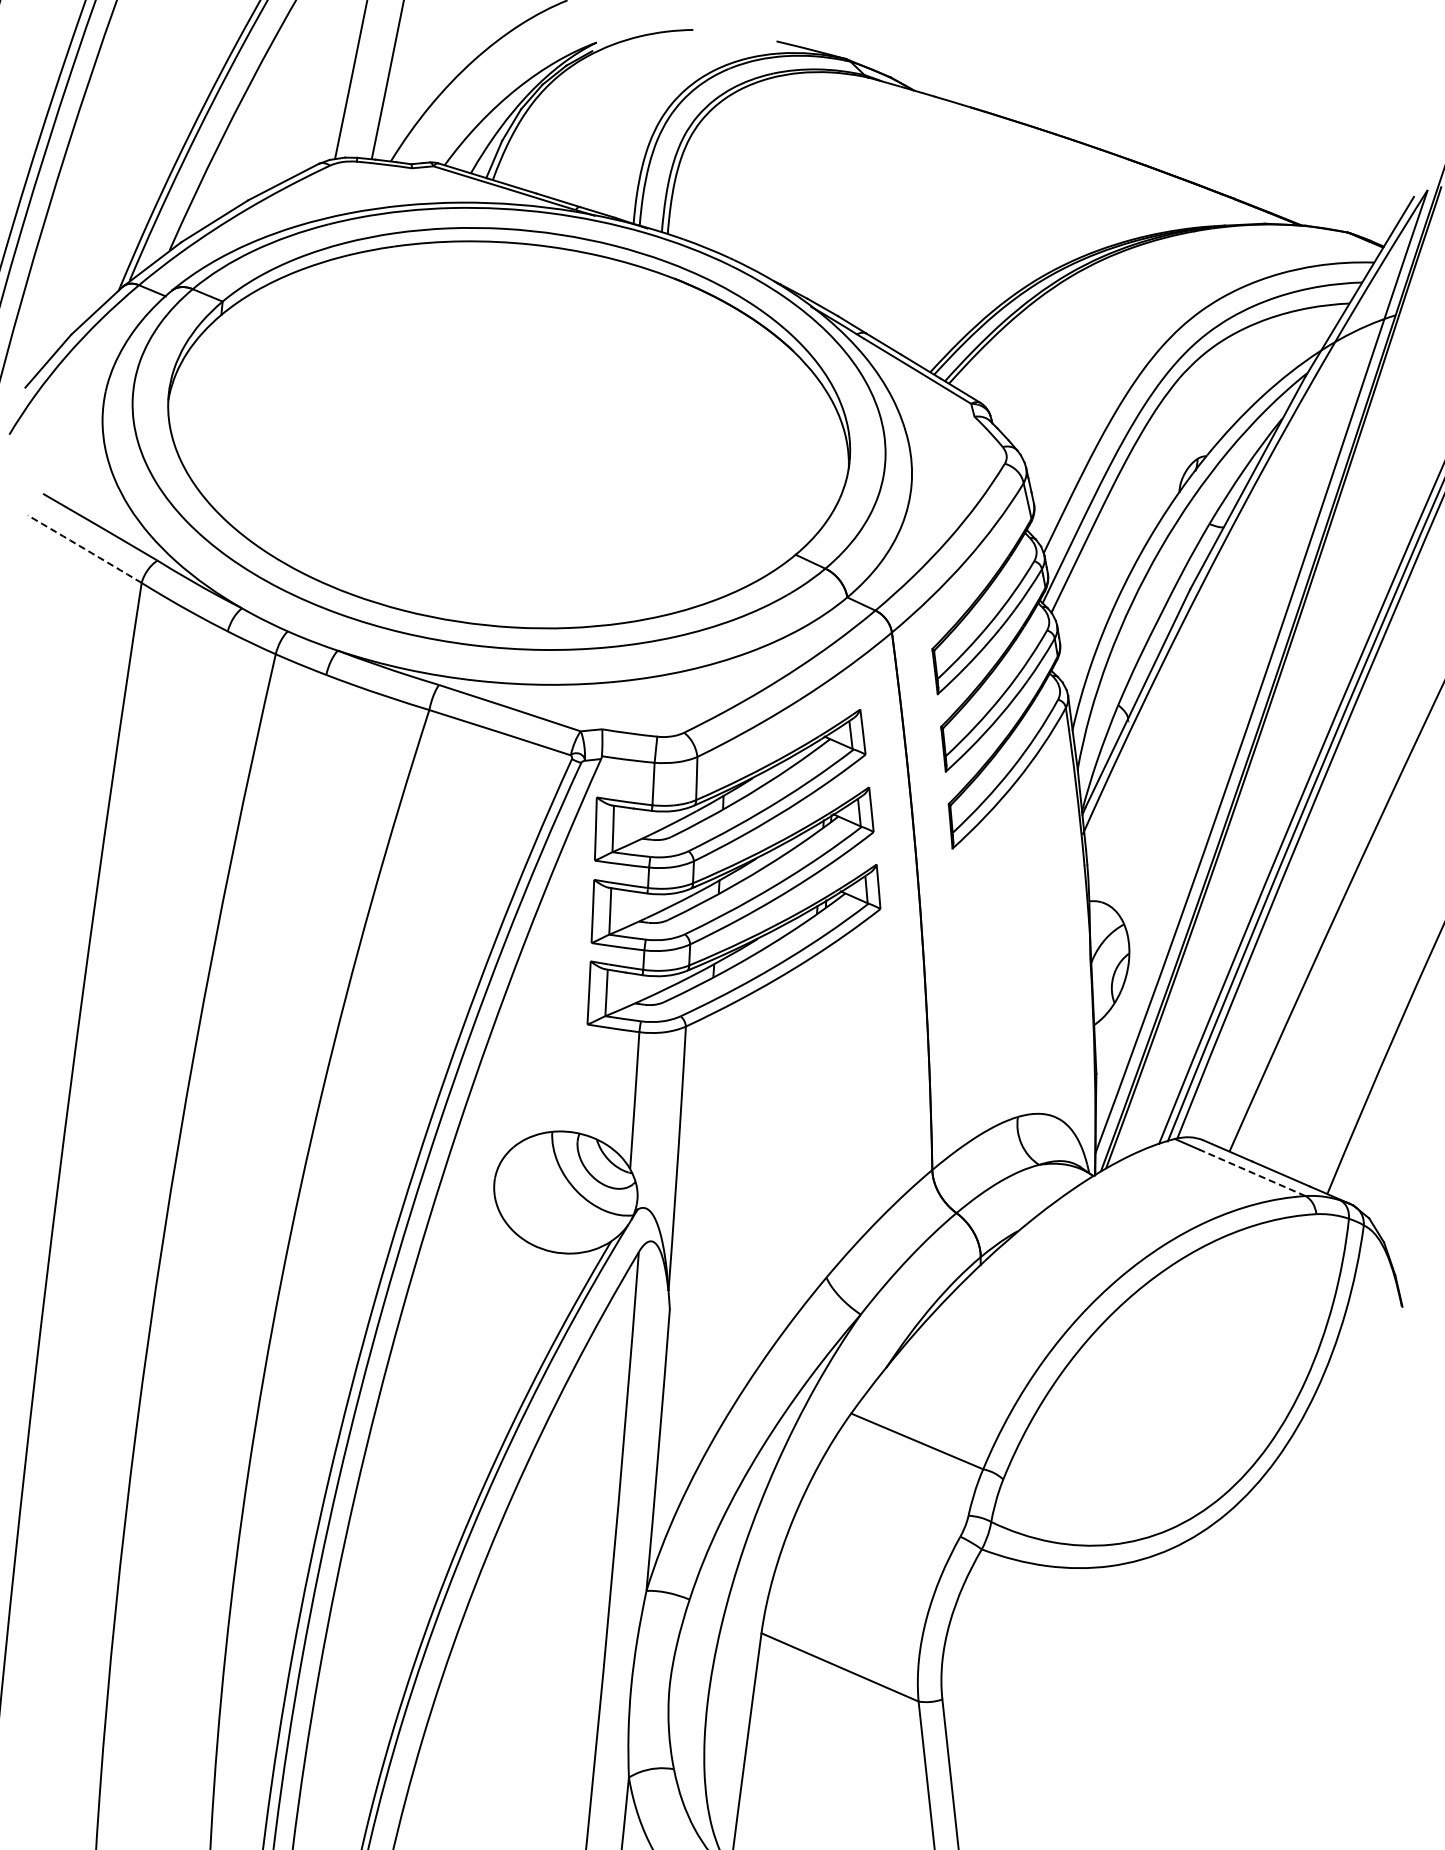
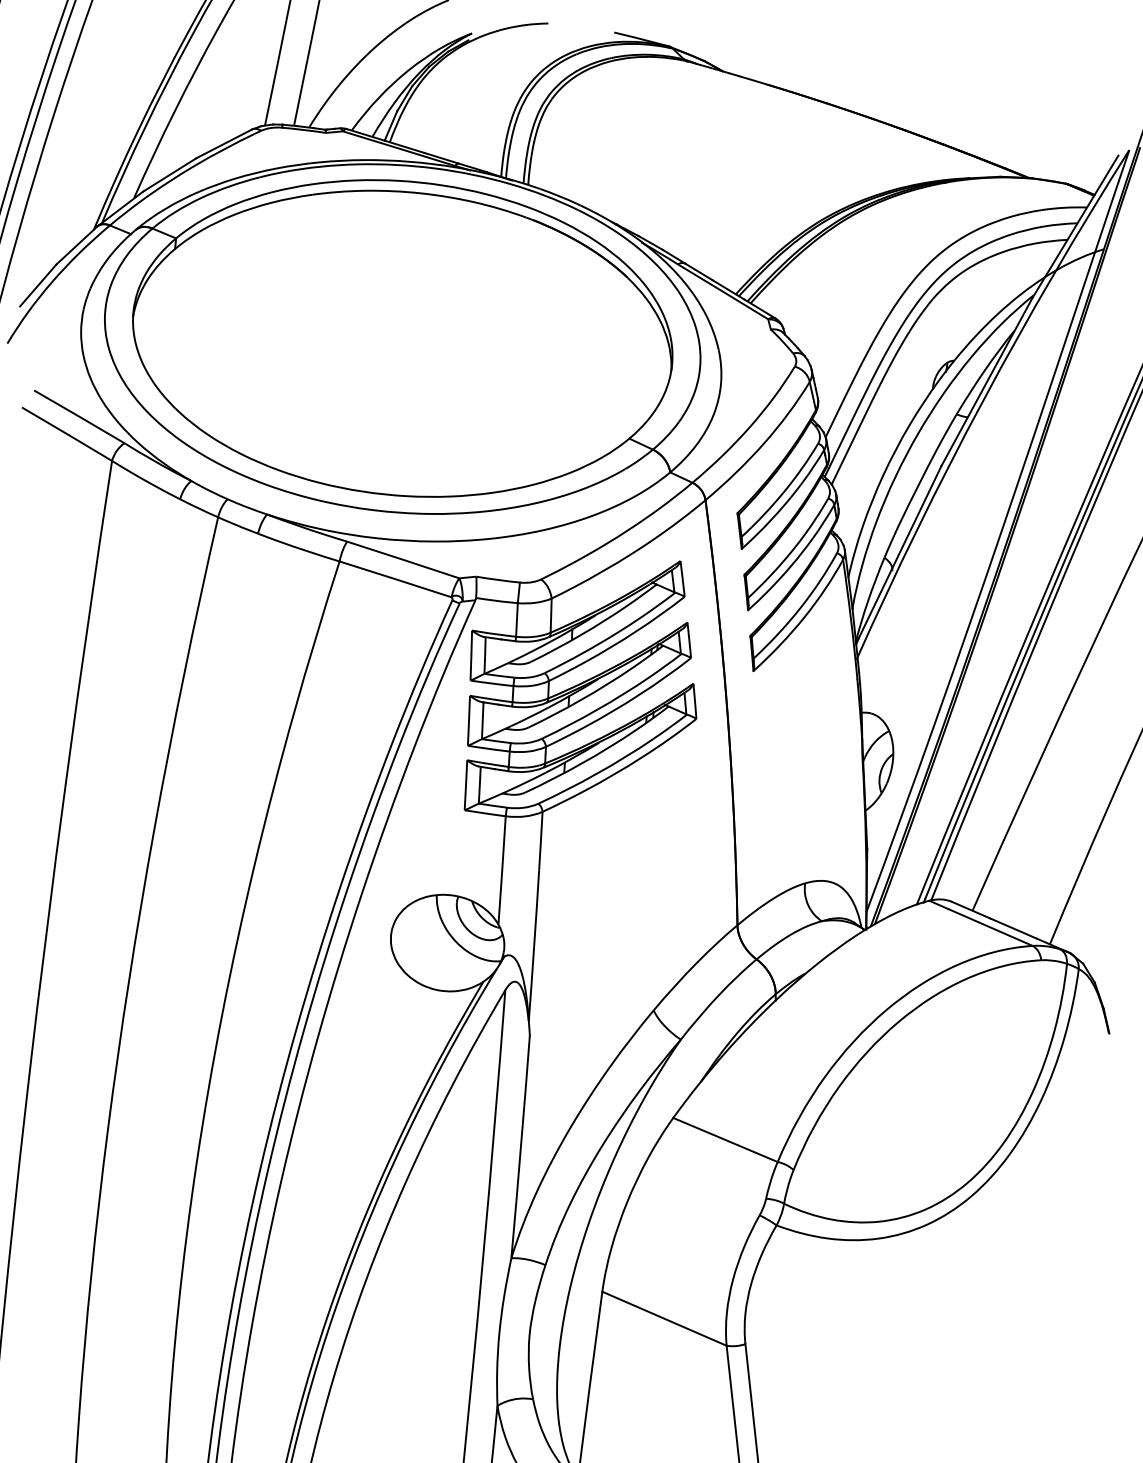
arc: (84, 549) -> (66, 434), dashed -> solid
line: (1252, 1172) -> (990, 927), dashed -> solid

